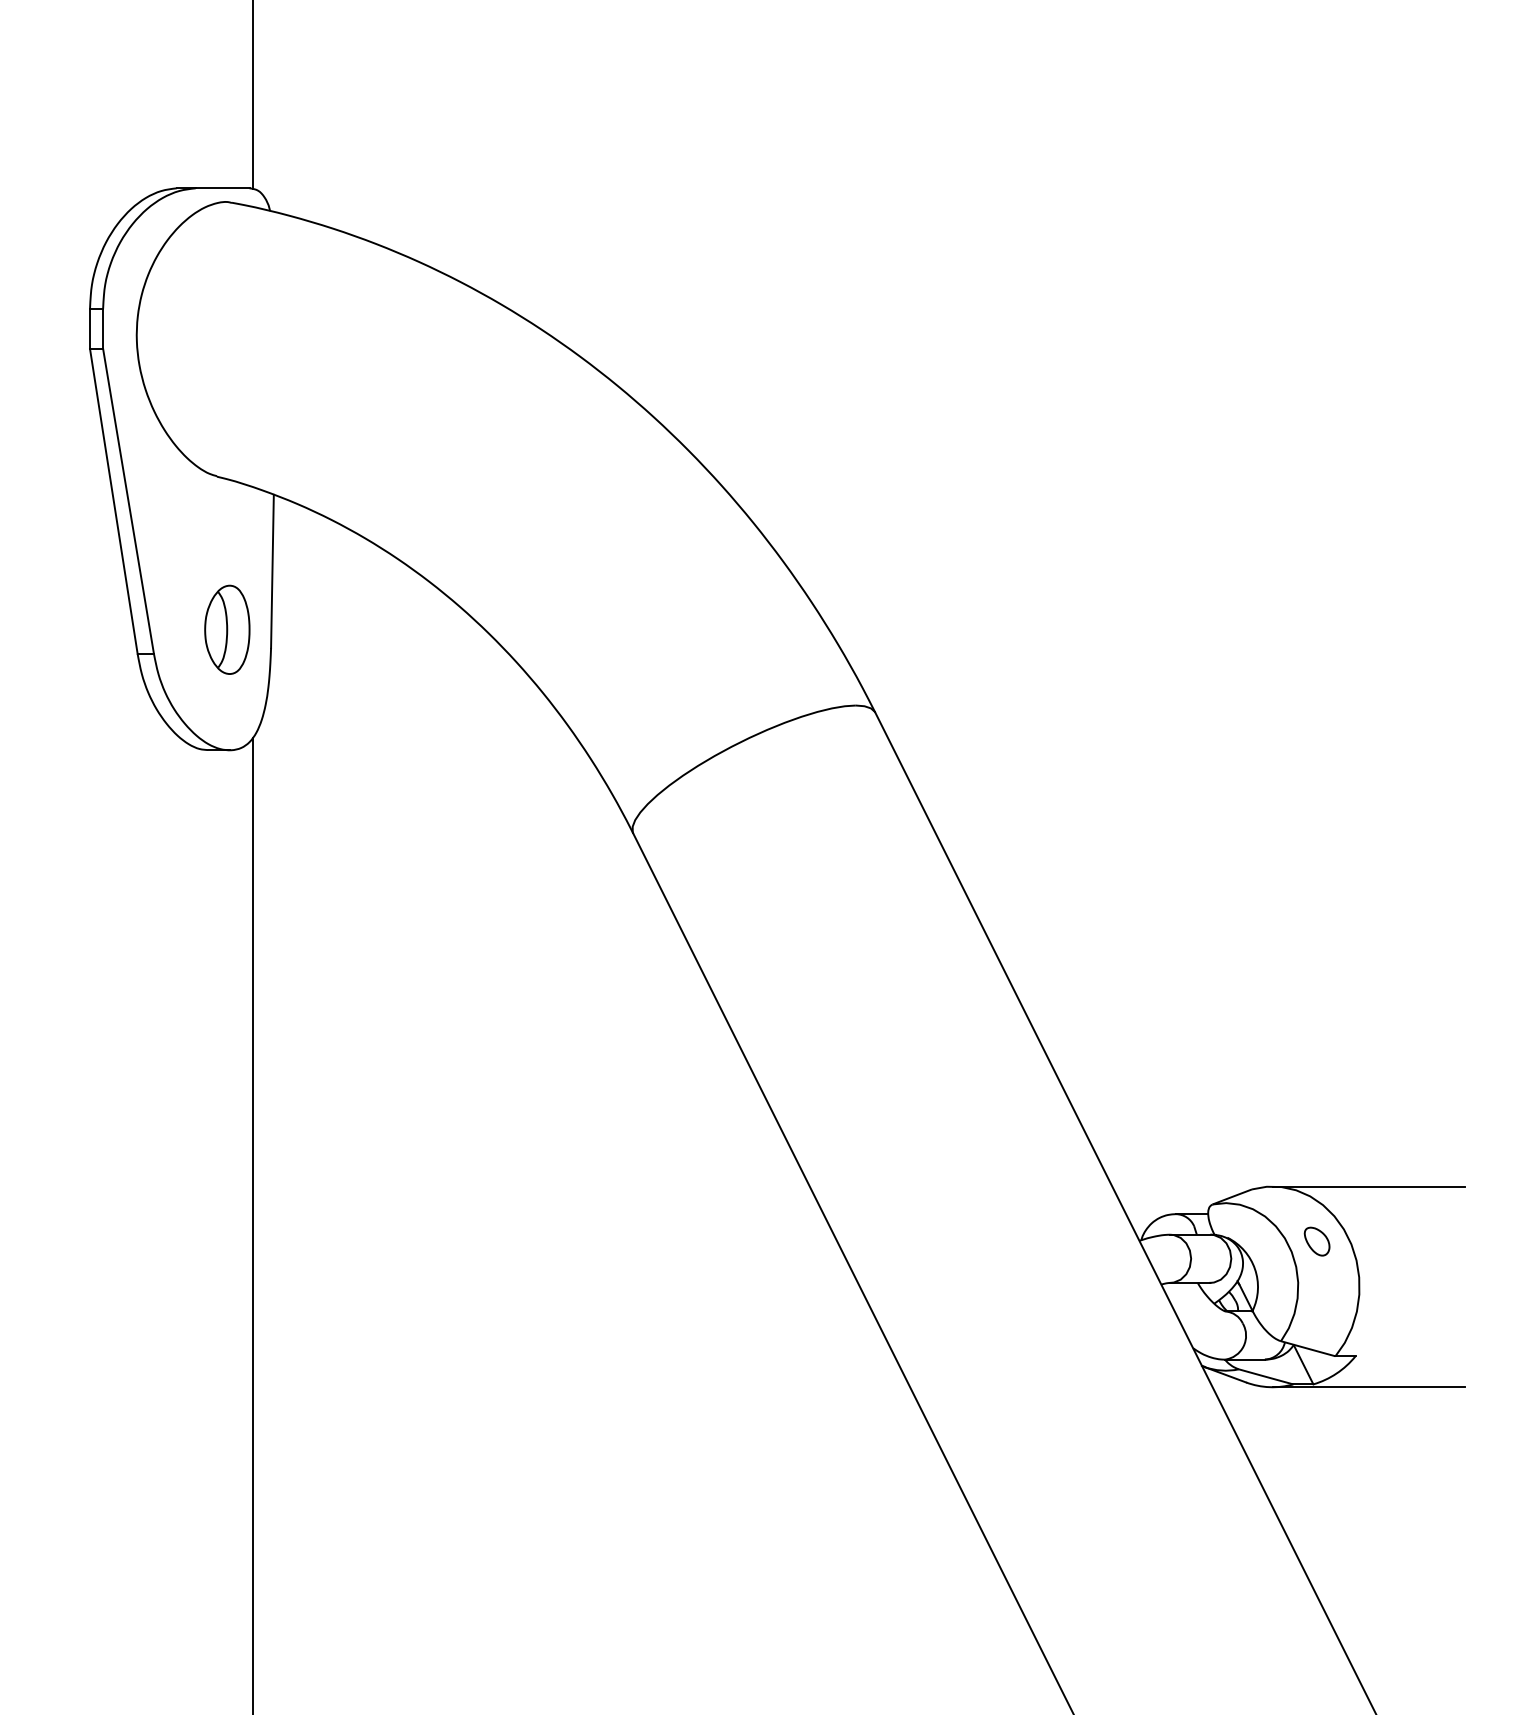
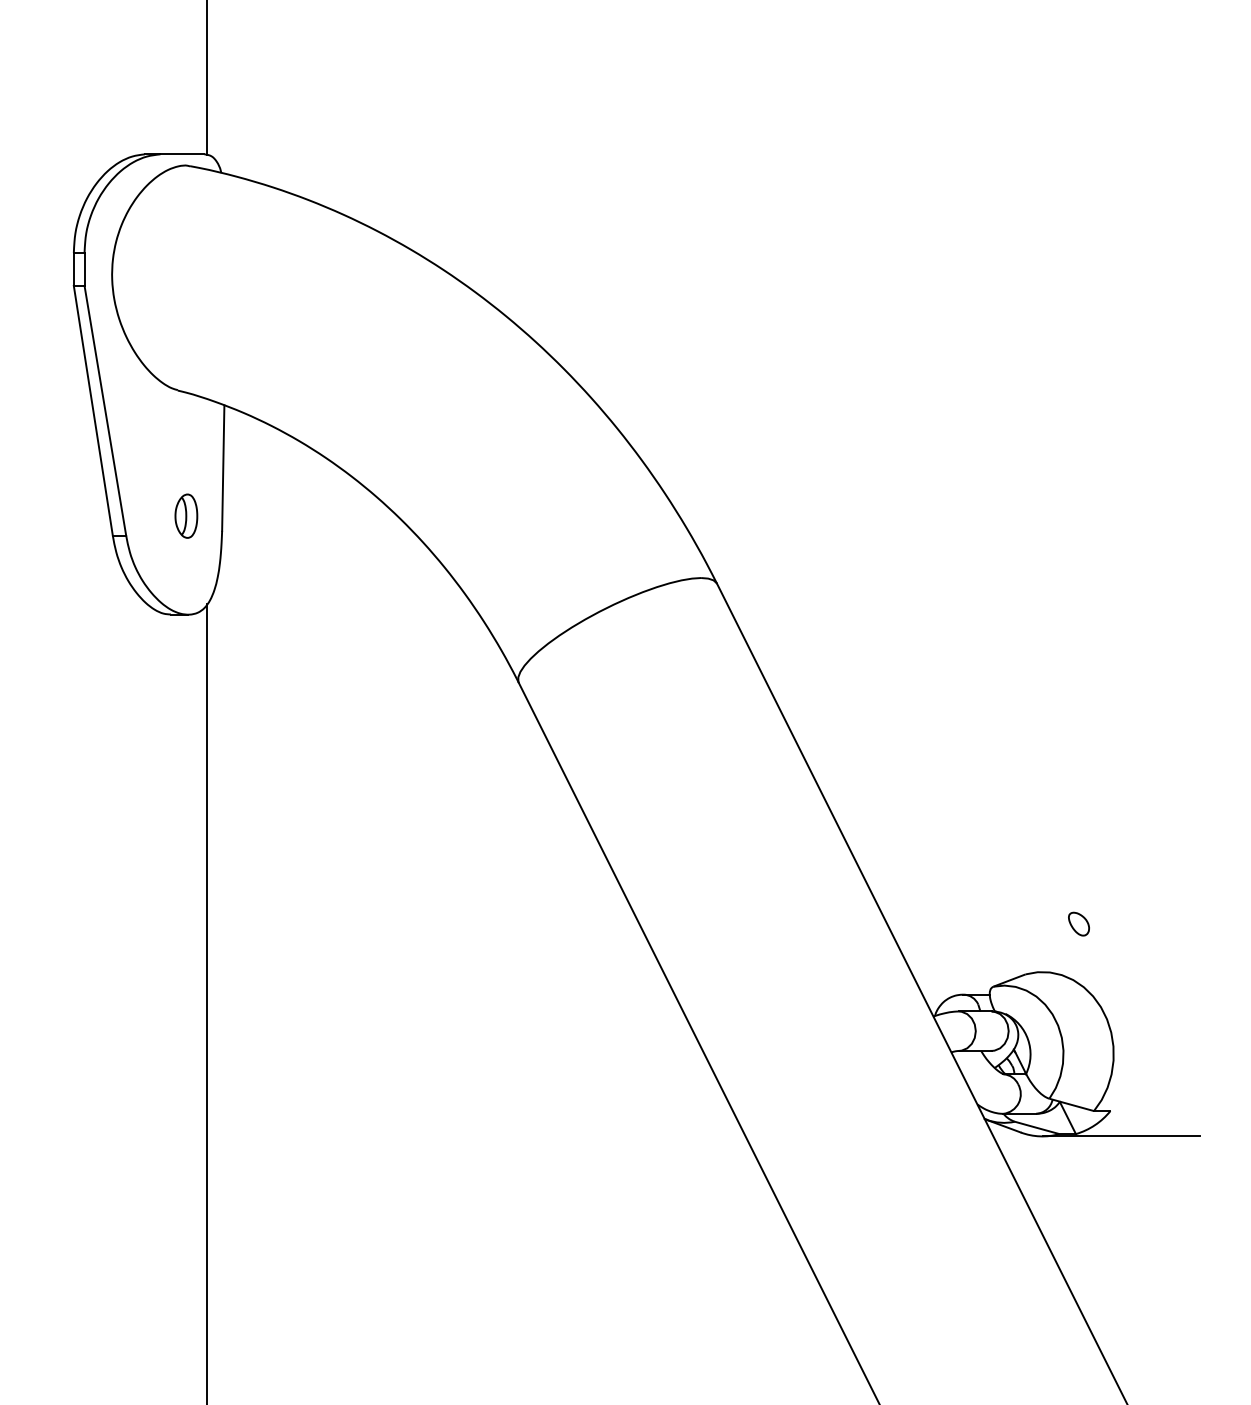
part: (227, 630) -> (186, 516), size x0.6
line: (1369, 1187) -> (1121, 972), removed
part: (1316, 1240) -> (1078, 923), moved

